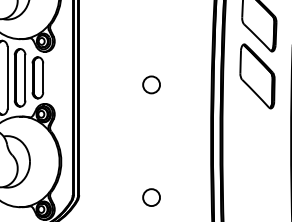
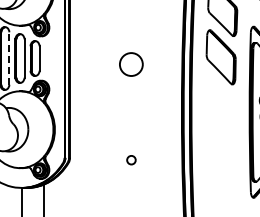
line: (7, 77) -> (9, 58), solid -> dashed
circle: (151, 84) -> (131, 64), size x1.6
circle: (151, 198) -> (131, 160), size x0.6

